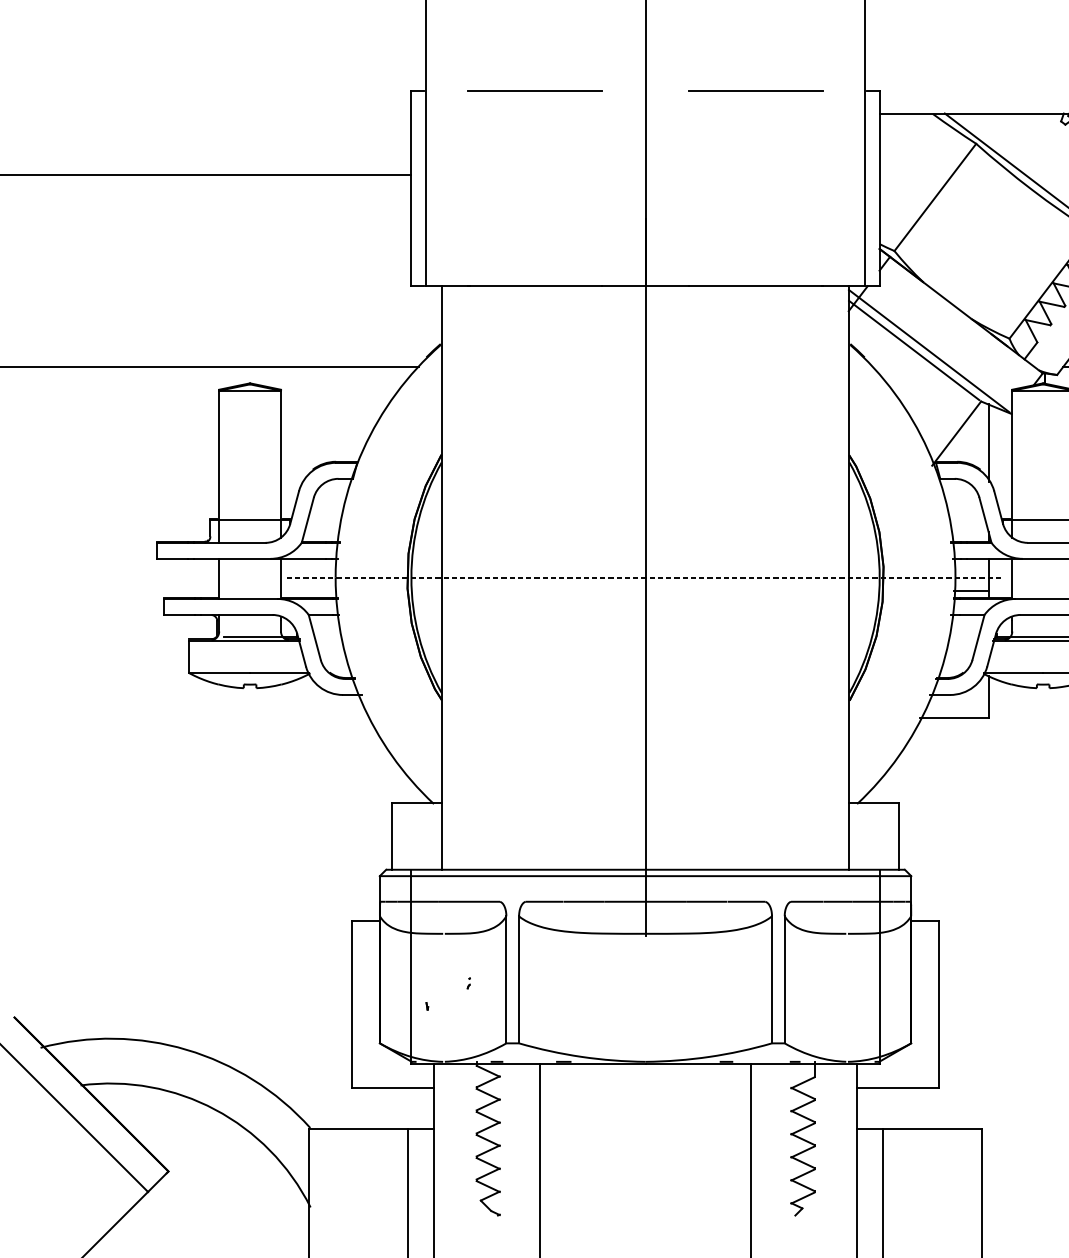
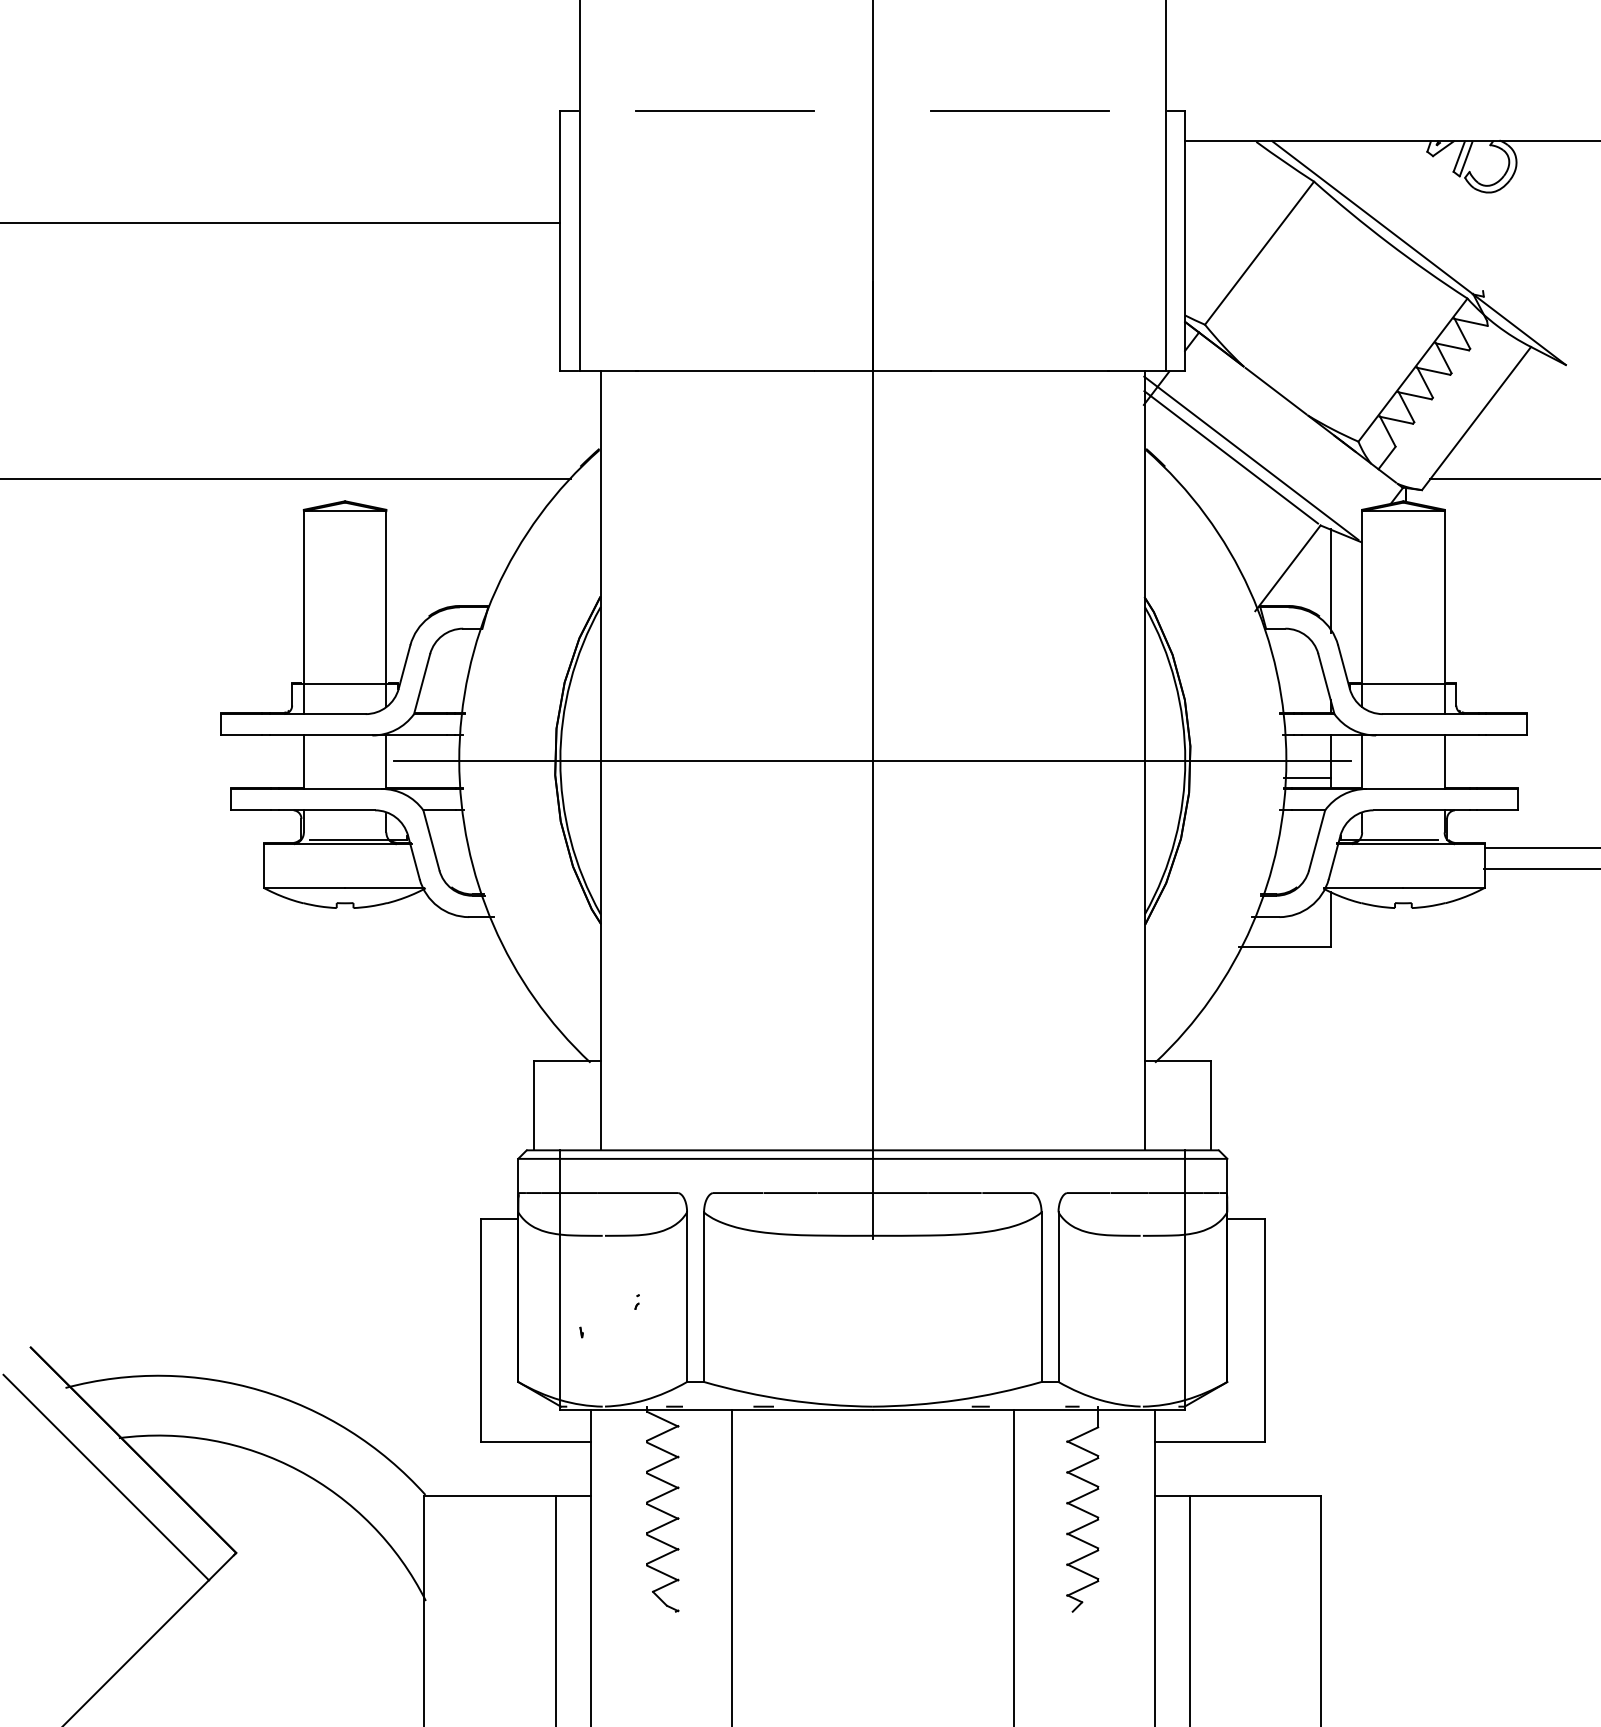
line: (646, 577) -> (873, 760), dashed -> solid

